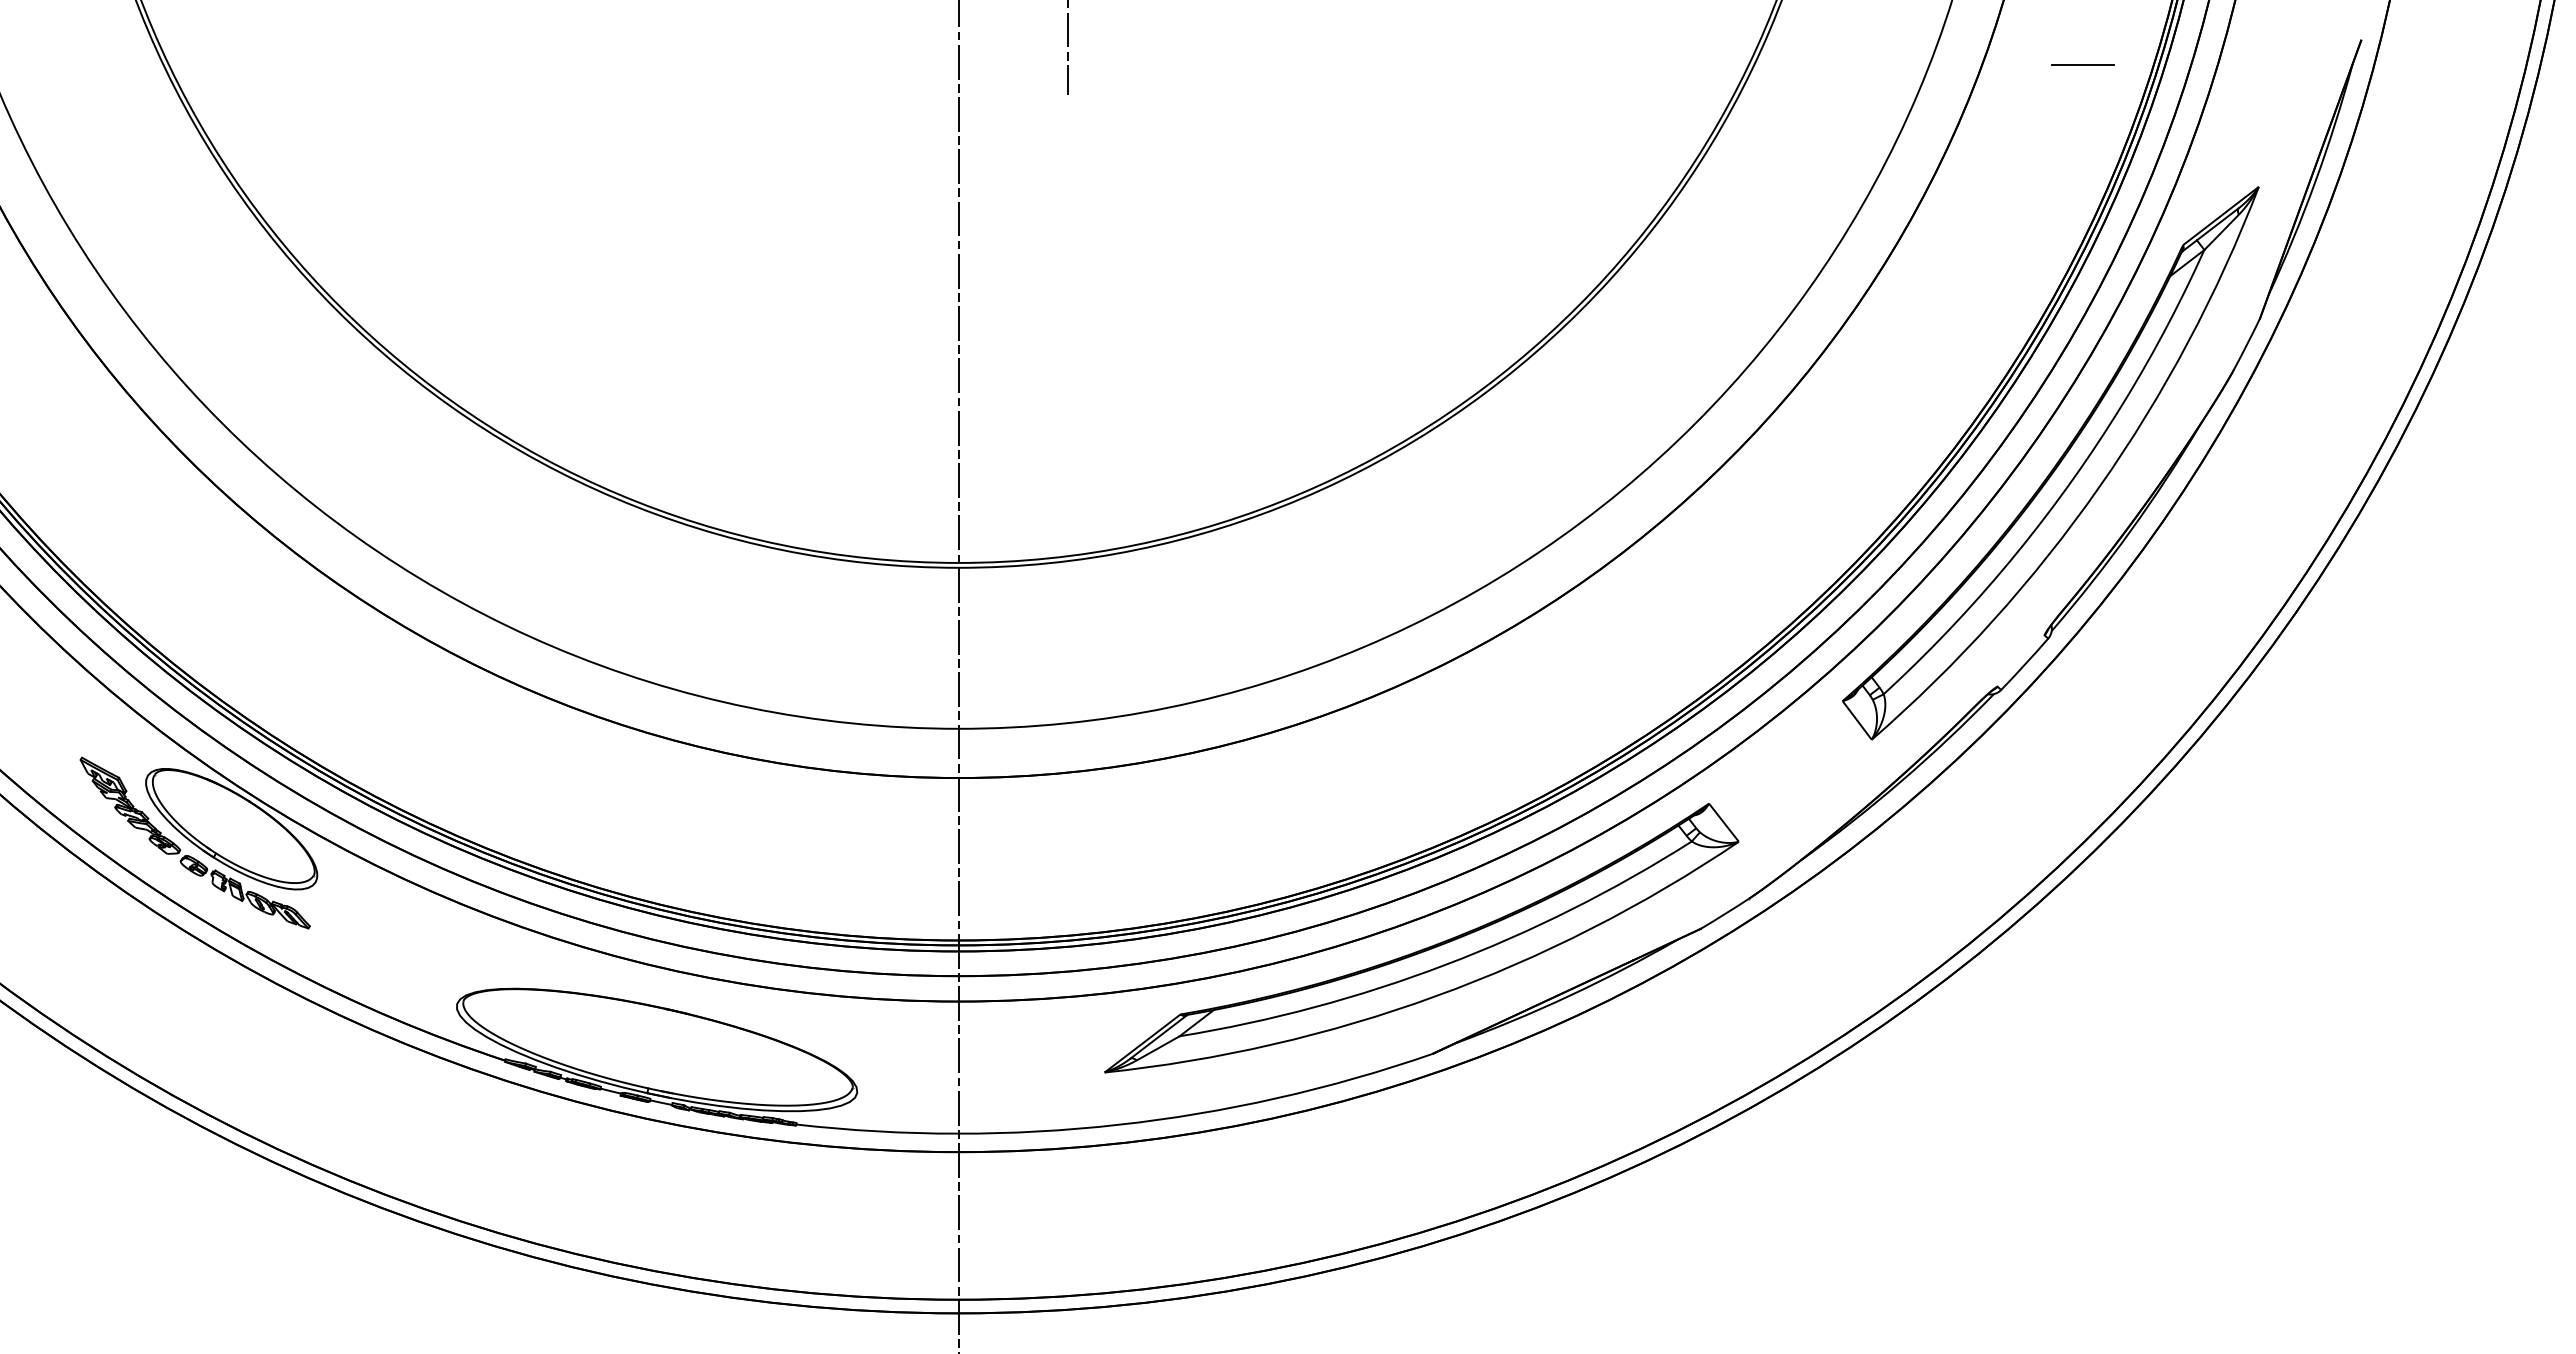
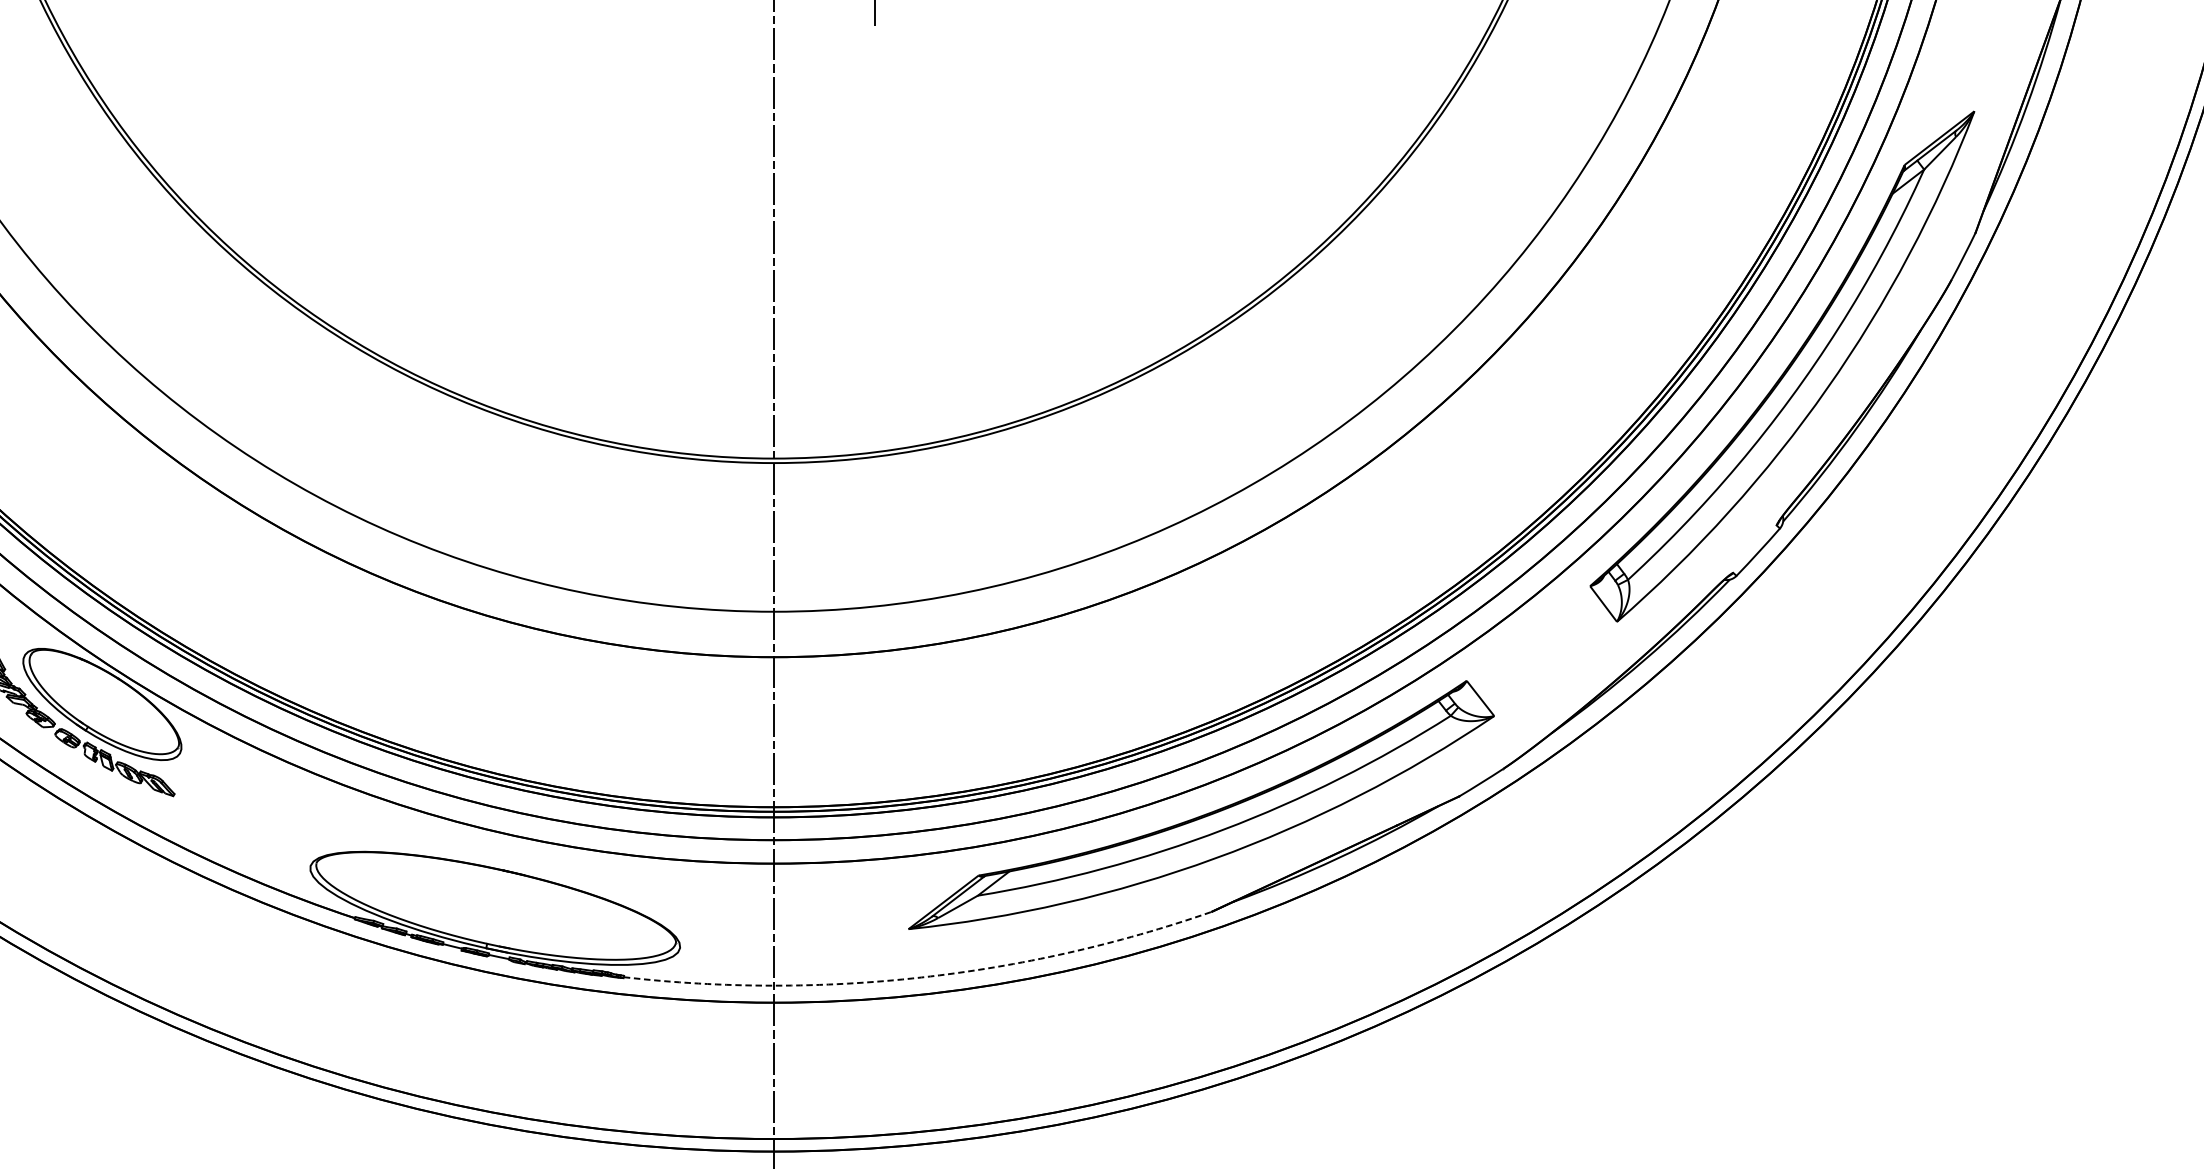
arc: (1118, 1124) -> (921, 977), solid -> dashed

